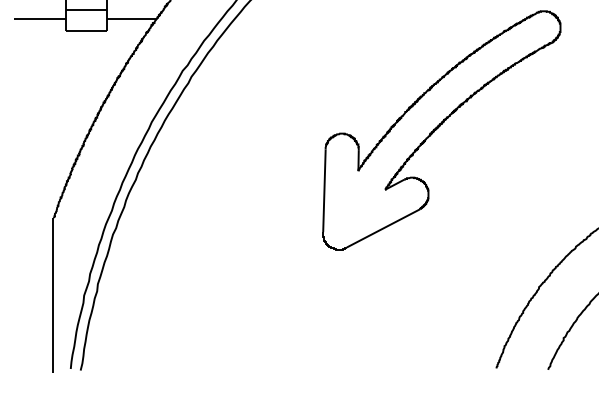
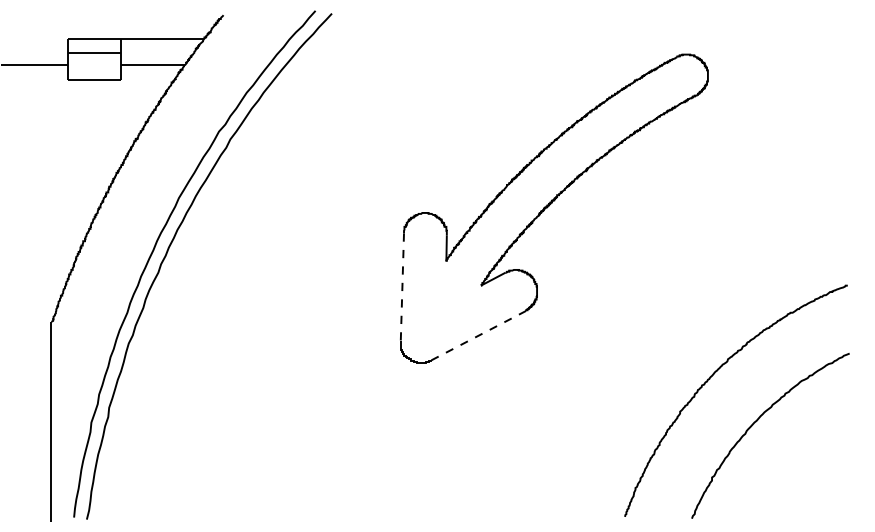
line: (324, 191) -> (402, 287), solid -> dashed
line: (383, 228) -> (479, 335), solid -> dashed

